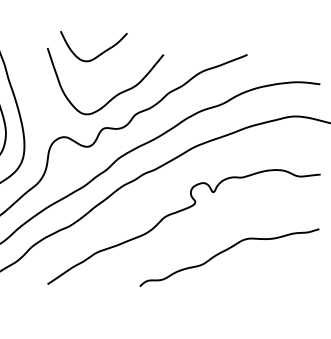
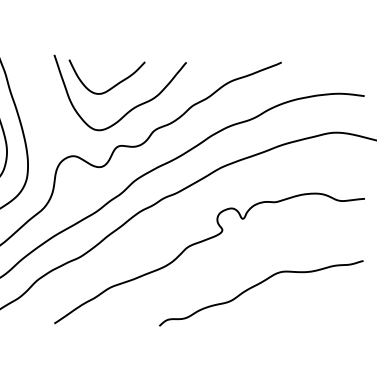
curve: (99, 53) -> (113, 85), moved

